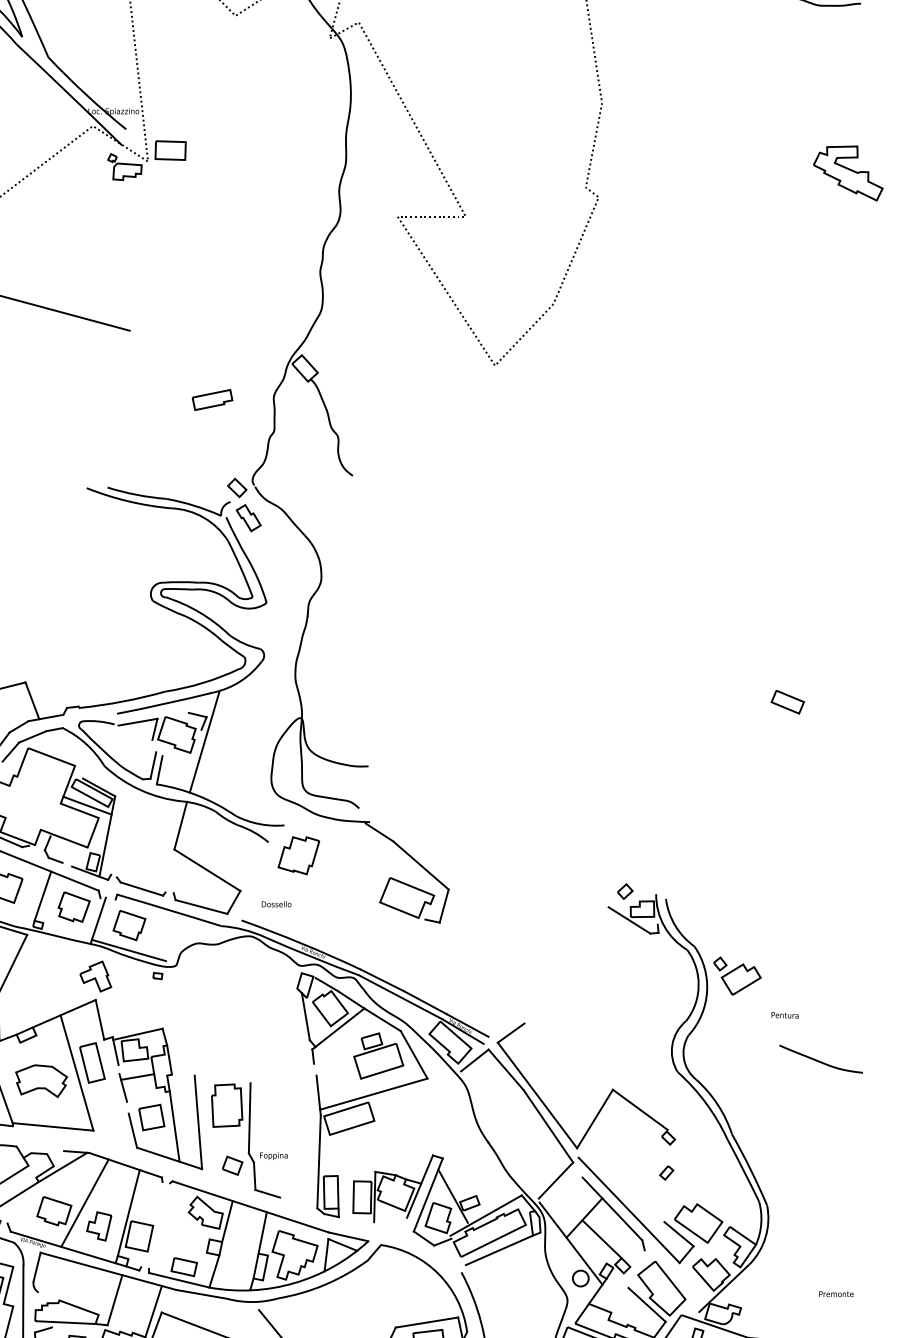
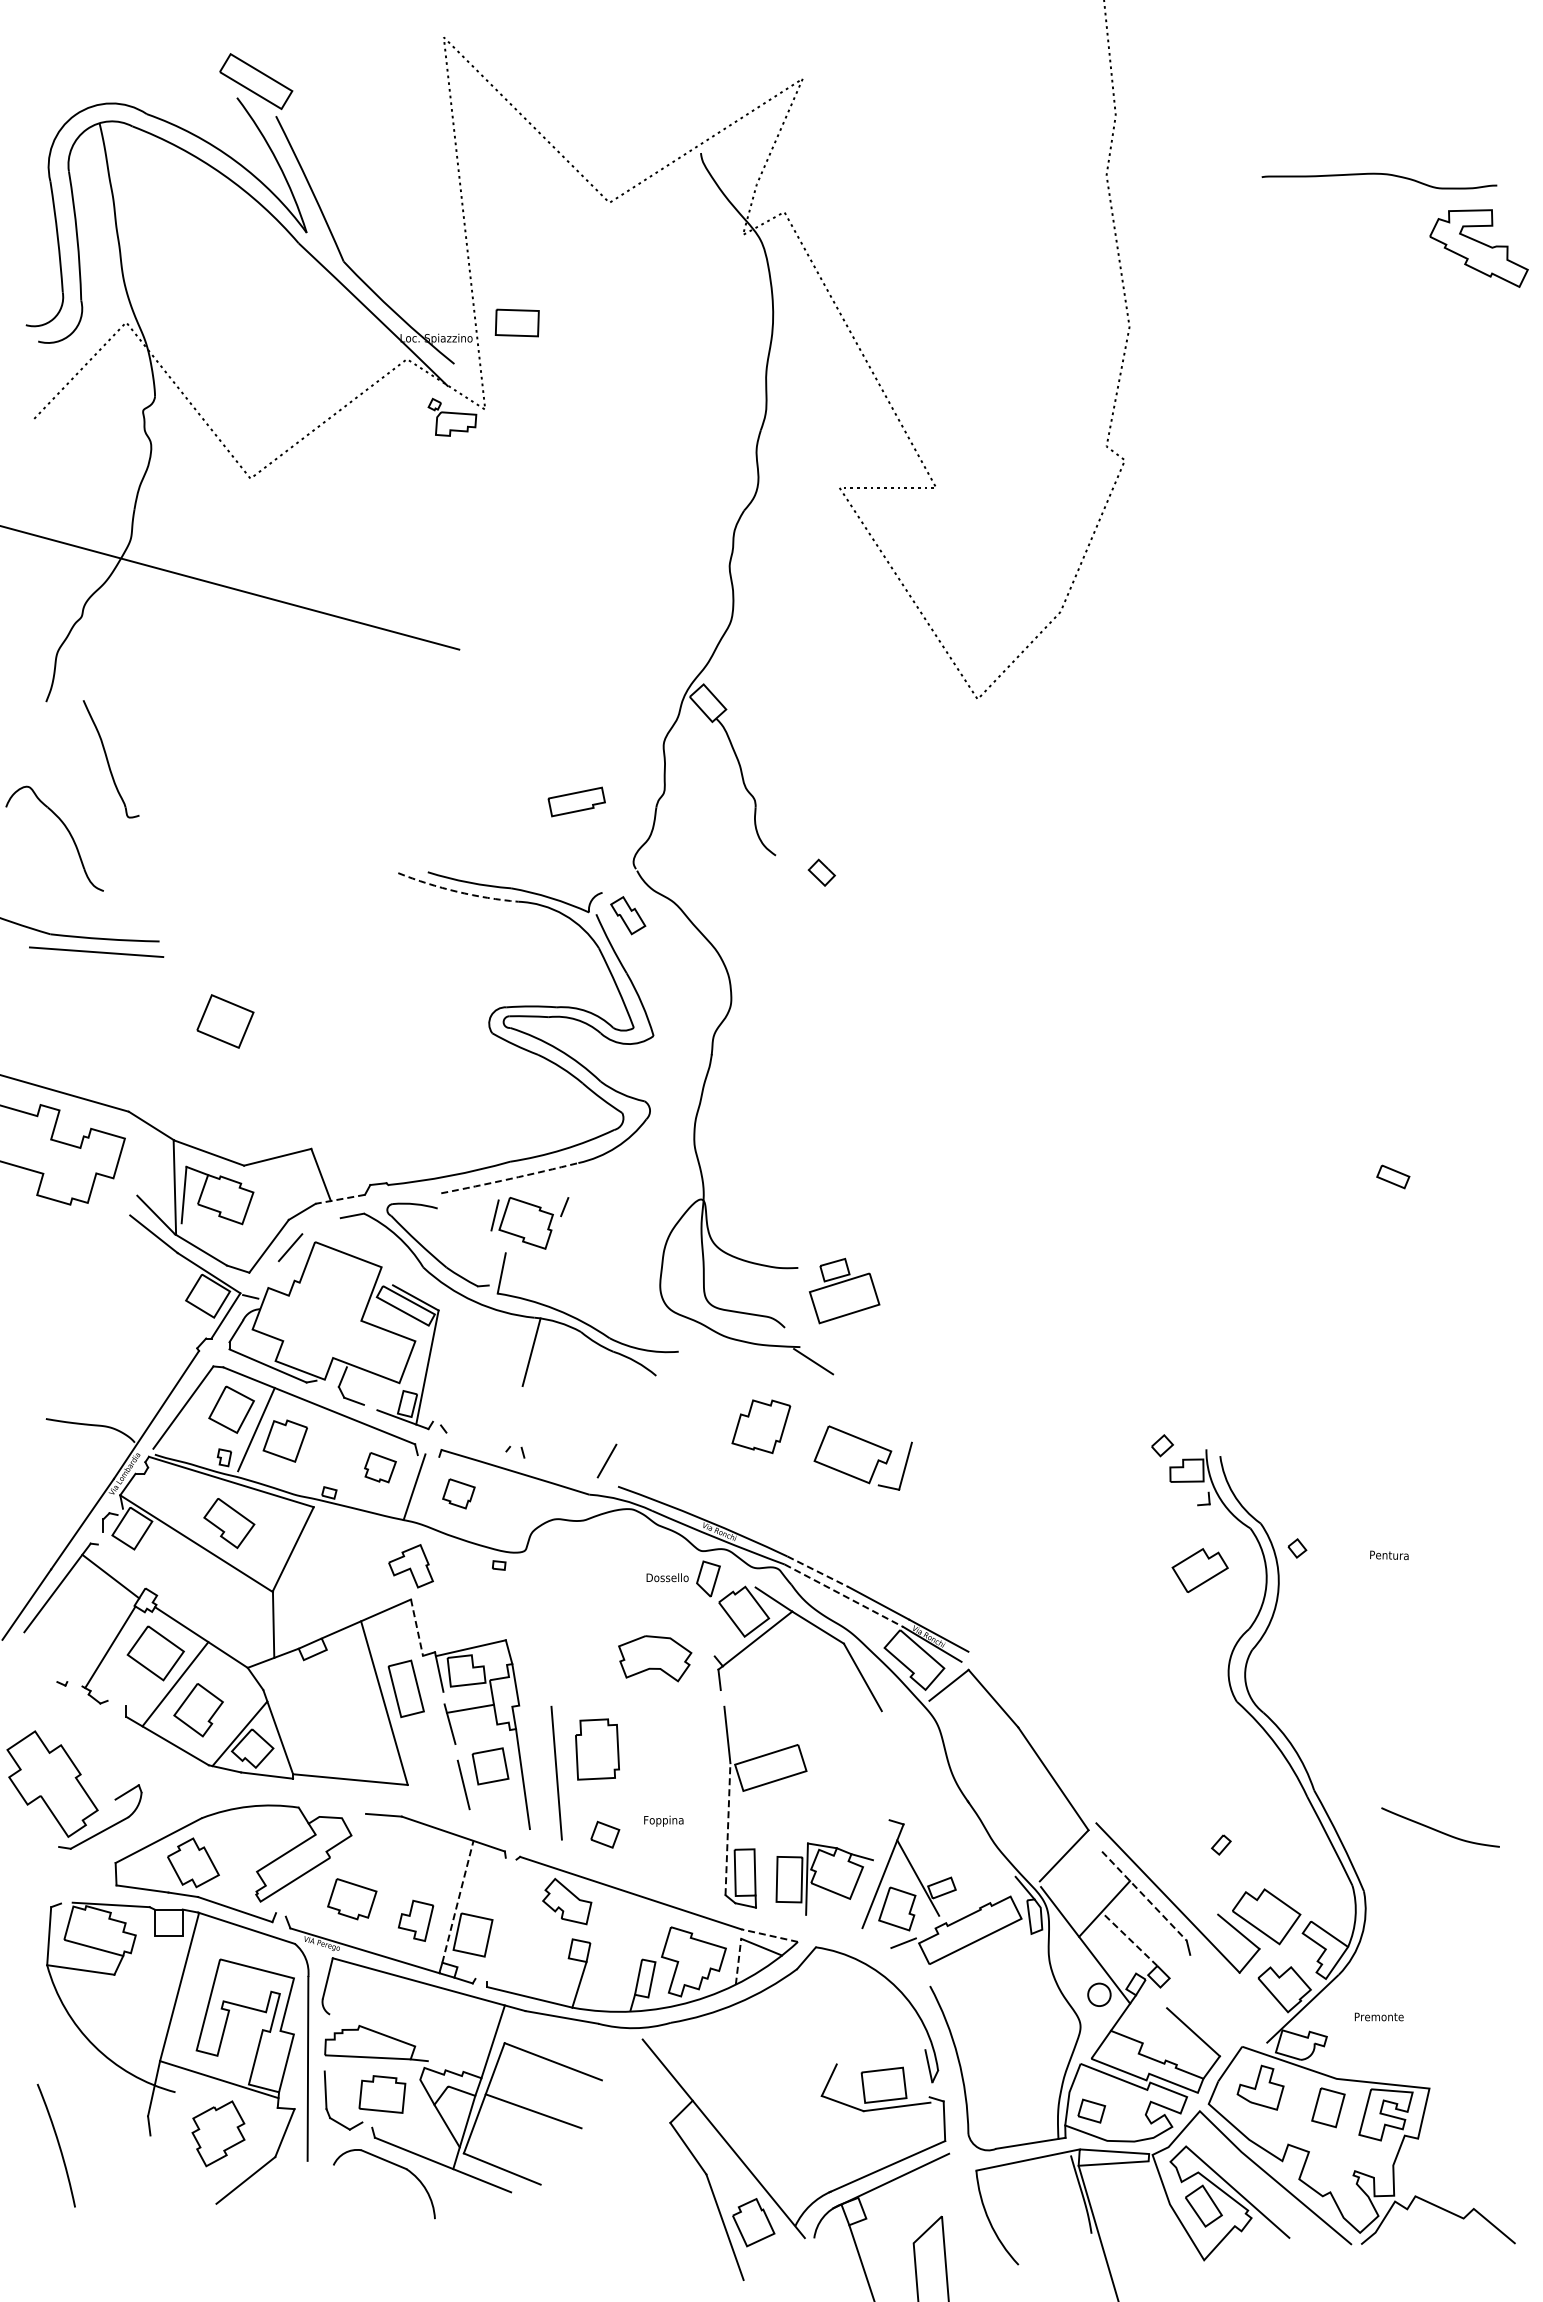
part: (170, 150) -> (516, 322), moved
part: (847, 173) -> (1478, 248), moved
part: (212, 399) -> (576, 801), moved
part: (237, 487) -> (821, 872), moved
arc: (128, 501) -> (457, 891), solid -> dashed
part: (788, 701) -> (1393, 1176), size x0.7
arc: (165, 704) -> (509, 1179), solid -> dashed
line: (197, 715) -> (555, 1195), removed
line: (45, 718) -> (339, 1199), solid -> dashed
line: (137, 722) -> (470, 1205), removed
line: (32, 737) -> (321, 1226), removed
line: (204, 741) -> (565, 1232), removed
line: (153, 765) -> (492, 1266), removed
line: (87, 805) -> (399, 1323), removed
part: (299, 855) -> (761, 1426), moved
line: (420, 865) -> (872, 1408), removed
line: (207, 870) -> (569, 1415), removed
line: (141, 888) -> (476, 1441), removed
line: (42, 896) -> (335, 1452), removed
text: (276, 904) -> (667, 1577), moved
part: (74, 906) -> (380, 1467), size x0.7
line: (201, 906) -> (560, 1467), removed
line: (629, 920) -> (1168, 1486), removed
part: (129, 925) -> (458, 1493), size x0.7
line: (128, 950) -> (457, 1529), removed
part: (740, 979) -> (1199, 1570), moved
line: (382, 980) -> (818, 1571), solid -> dashed
line: (327, 984) -> (739, 1577), removed
line: (400, 997) -> (843, 1595), solid -> dashed
text: (785, 1015) -> (1389, 1555), moved
line: (305, 1016) -> (708, 1622), removed
line: (100, 1019) -> (417, 1627), solid -> dashed
part: (378, 1055) -> (844, 1290), moved
curve: (820, 1061) -> (1439, 1830), moved
part: (41, 1081) -> (655, 1658), moved
line: (373, 1094) -> (805, 1733), removed
part: (606, 1097) -> (1136, 1738), removed
part: (249, 1140) -> (629, 1798), removed
line: (169, 1158) -> (515, 1824), removed
line: (318, 1161) -> (727, 1828), solid -> dashed
line: (62, 1166) -> (364, 1836), removed
line: (419, 1186) -> (870, 1864), removed
line: (84, 1202) -> (395, 1887), removed
line: (612, 1209) -> (1144, 1896), solid -> dashed
line: (128, 1212) -> (457, 1901), solid -> dashed
line: (485, 1215) -> (964, 1905), removed
line: (227, 1221) -> (597, 1913), removed
line: (262, 1232) -> (647, 1929), removed
line: (348, 1236) -> (769, 1935), solid -> dashed
line: (423, 1238) -> (876, 1938), removed
line: (601, 1239) -> (1129, 1939), solid -> dashed
line: (499, 1250) -> (983, 1954), removed
line: (326, 1255) -> (738, 1961), solid -> dashed
part: (184, 1267) -> (536, 1978), removed
part: (661, 1288) -> (1213, 2009), removed
text: (836, 1293) -> (1379, 2016), moved
line: (114, 1300) -> (437, 2025), removed
line: (426, 1322) -> (880, 2057), removed
line: (43, 1329) -> (336, 2067), removed

